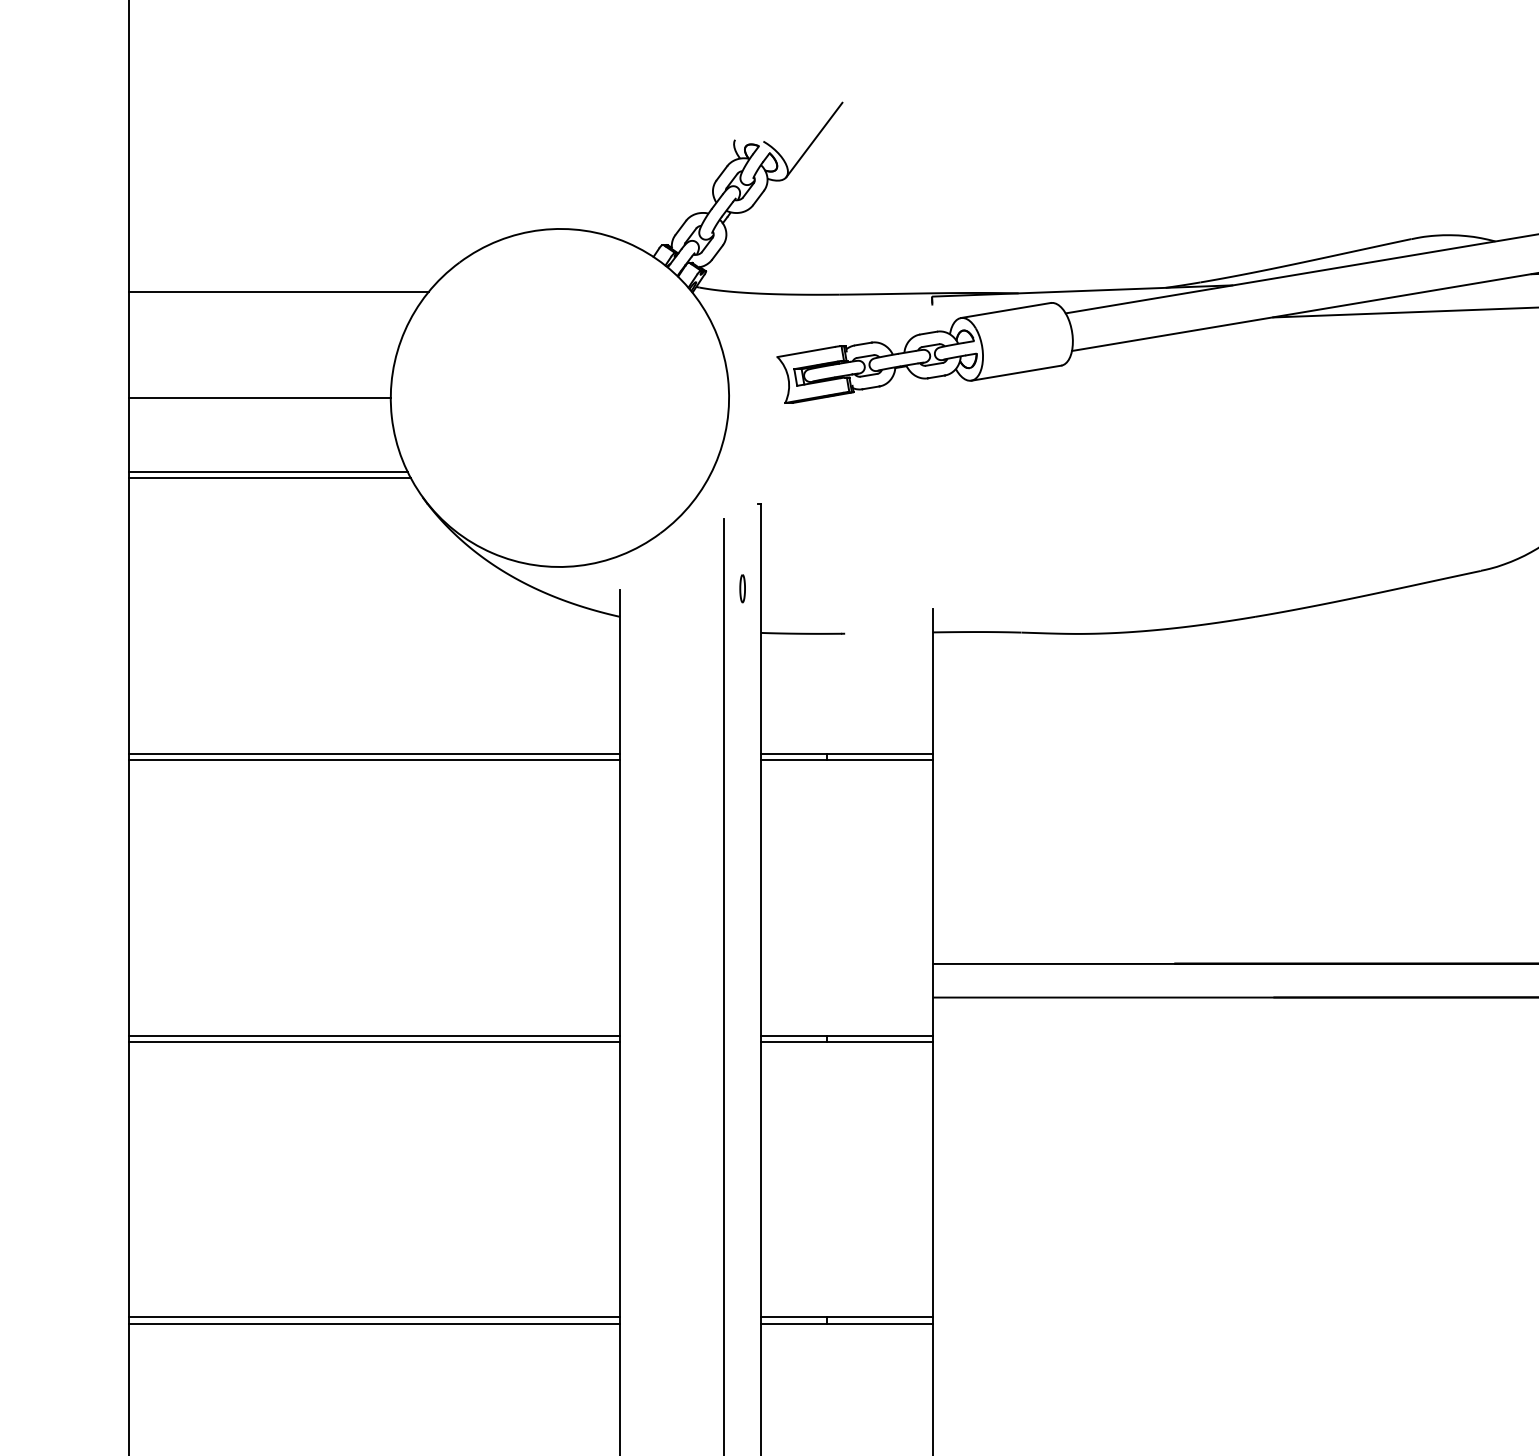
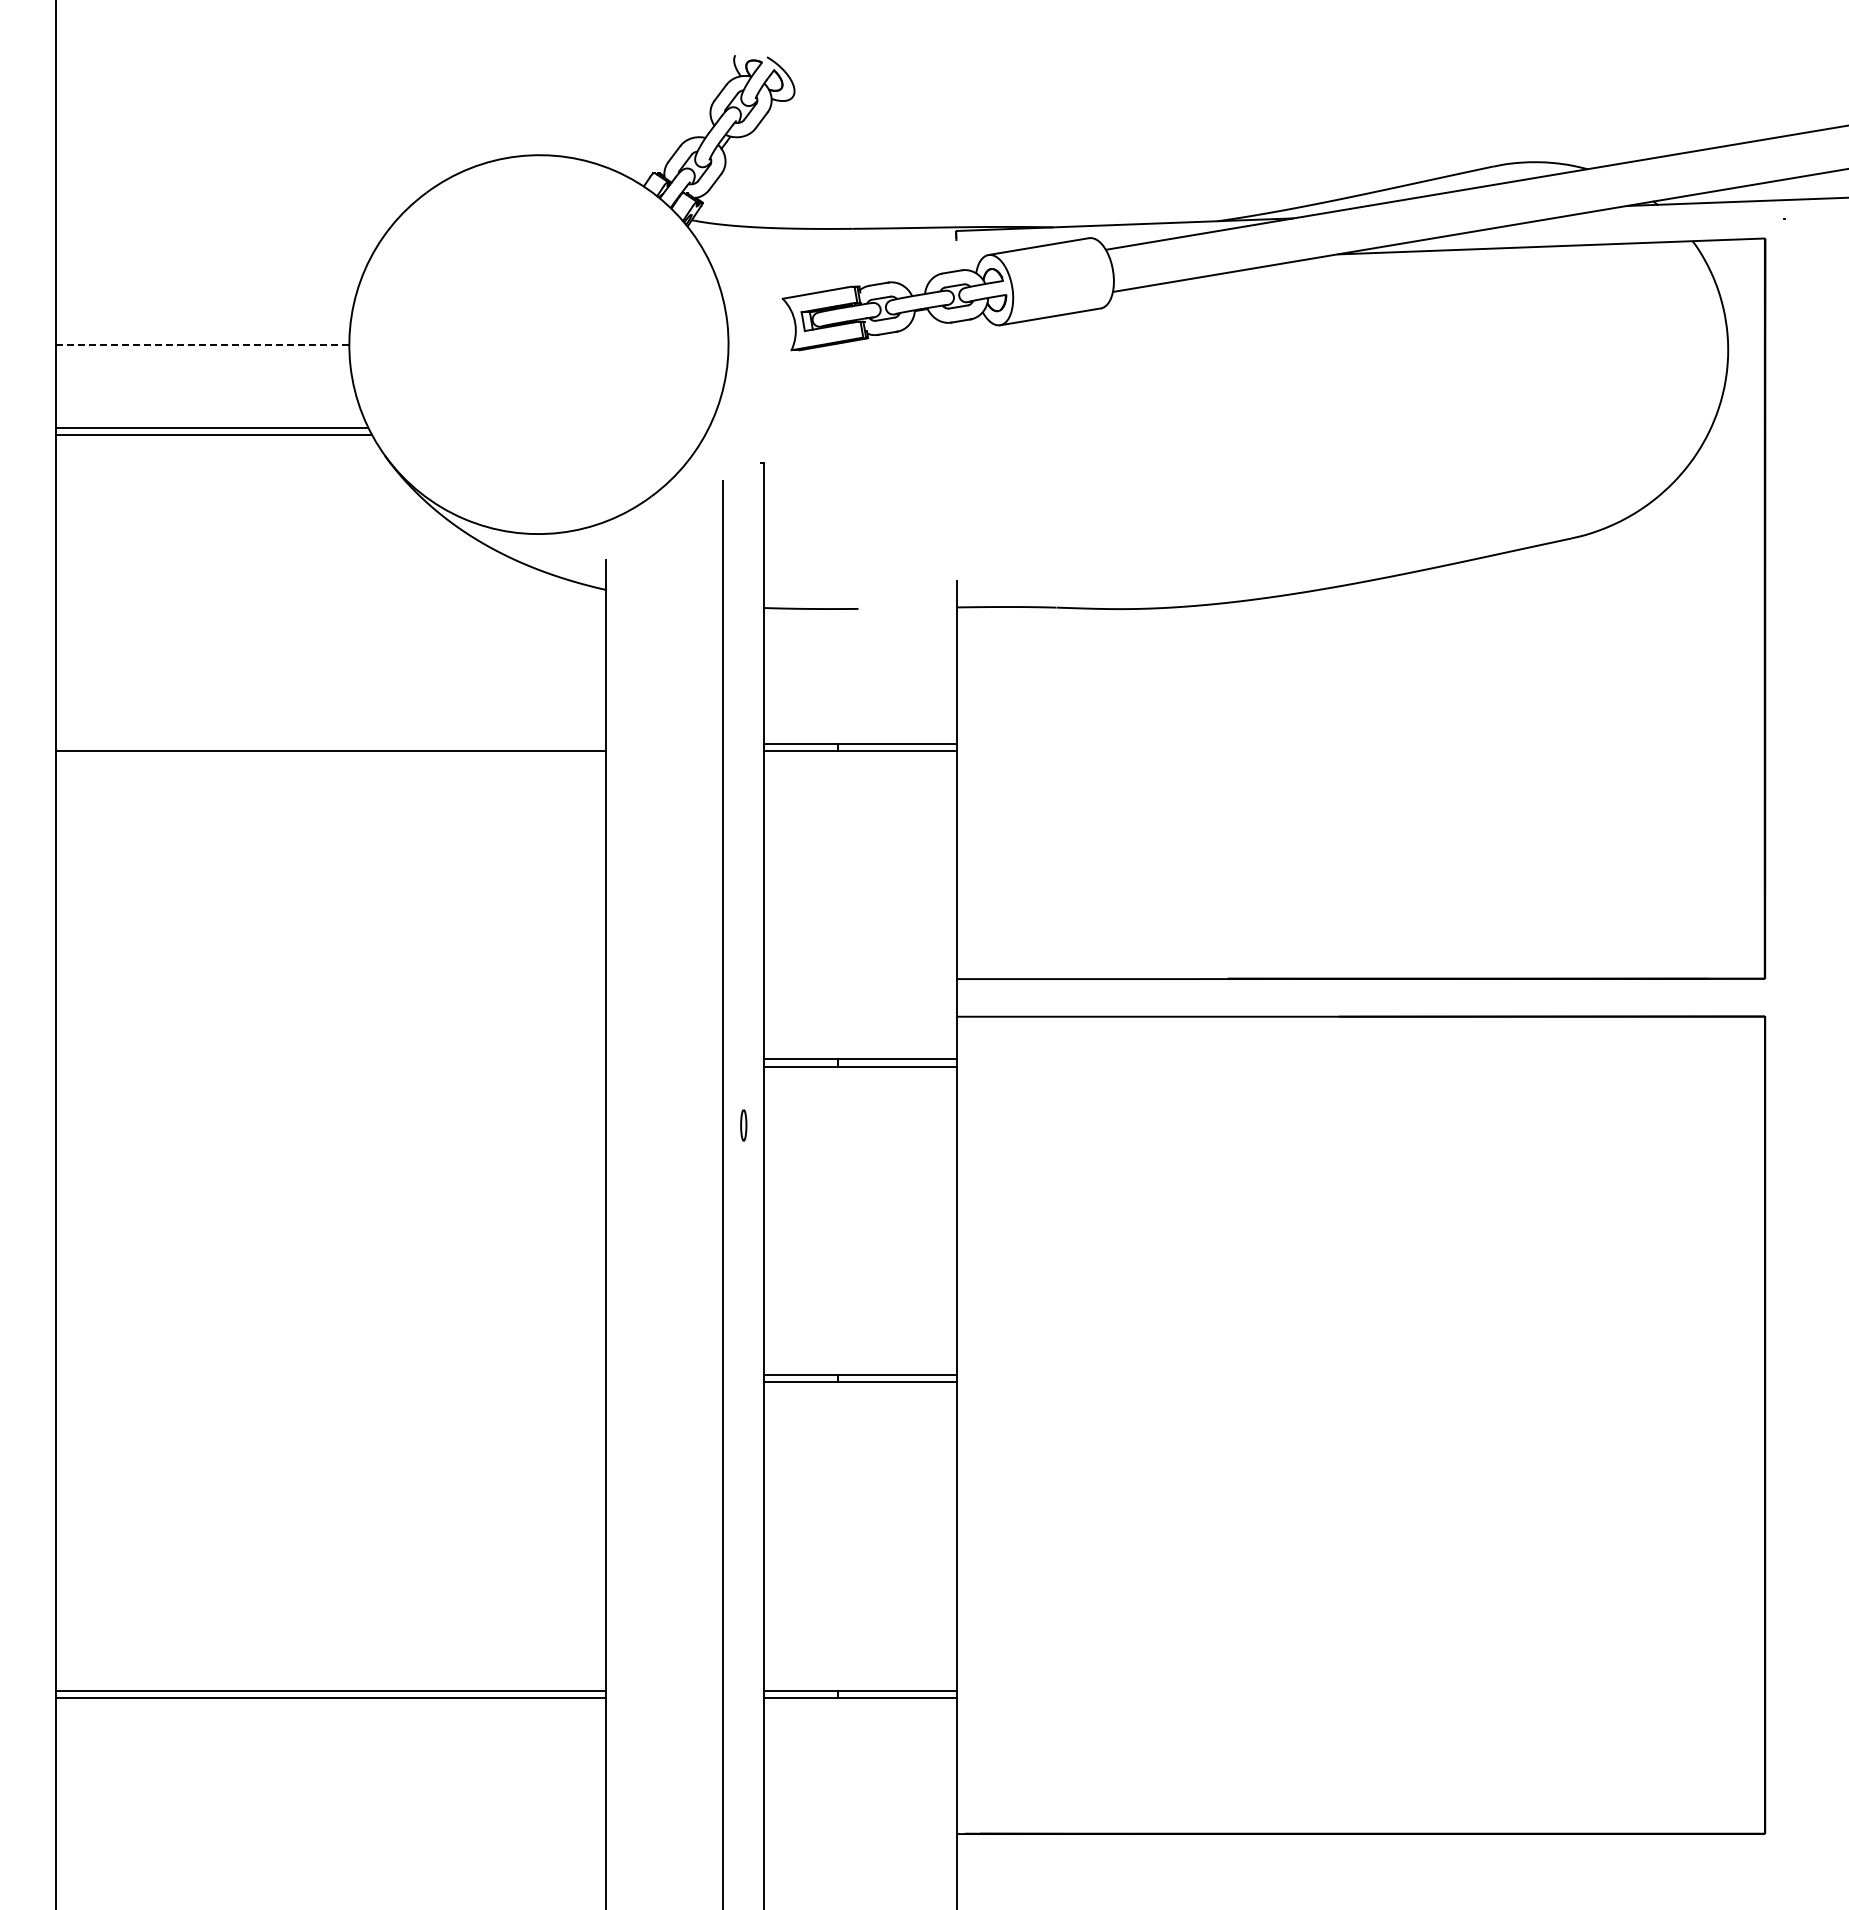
line: (813, 140) -> (823, 55), removed
line: (278, 291) -> (223, 225), removed
line: (259, 397) -> (202, 344), solid -> dashed
part: (742, 588) -> (743, 1125), moved
line: (373, 753) -> (330, 743), removed
line: (373, 1035) -> (330, 1059), removed
line: (373, 1041) -> (330, 1066), removed
line: (373, 1317) -> (330, 1375), removed
line: (373, 1323) -> (330, 1382), removed

